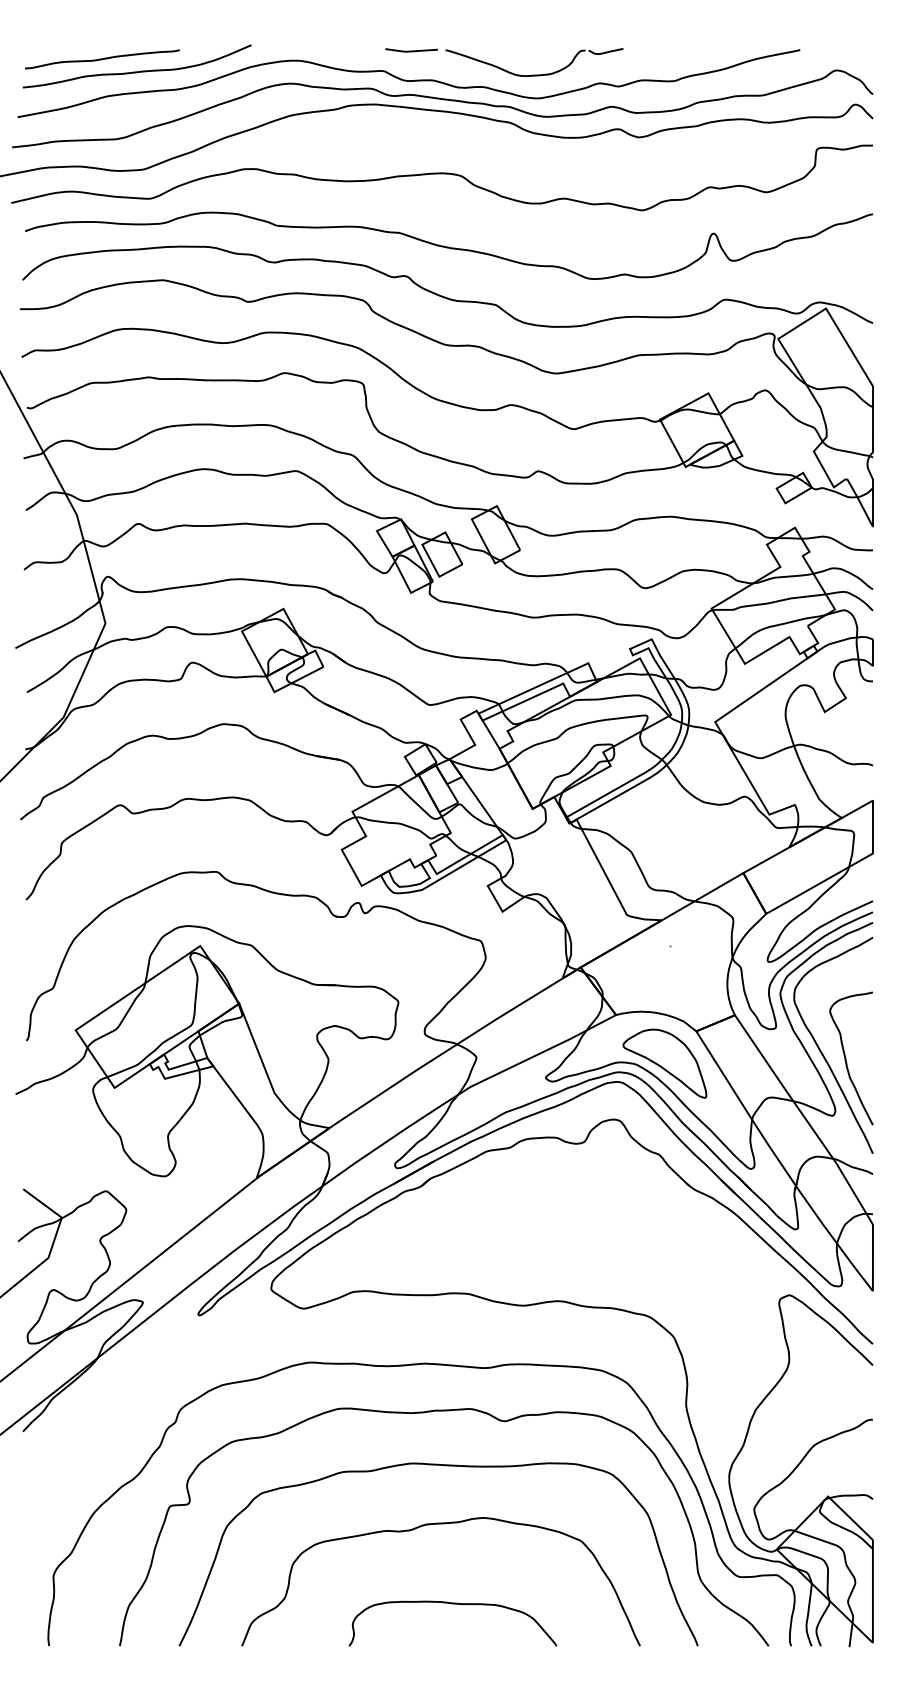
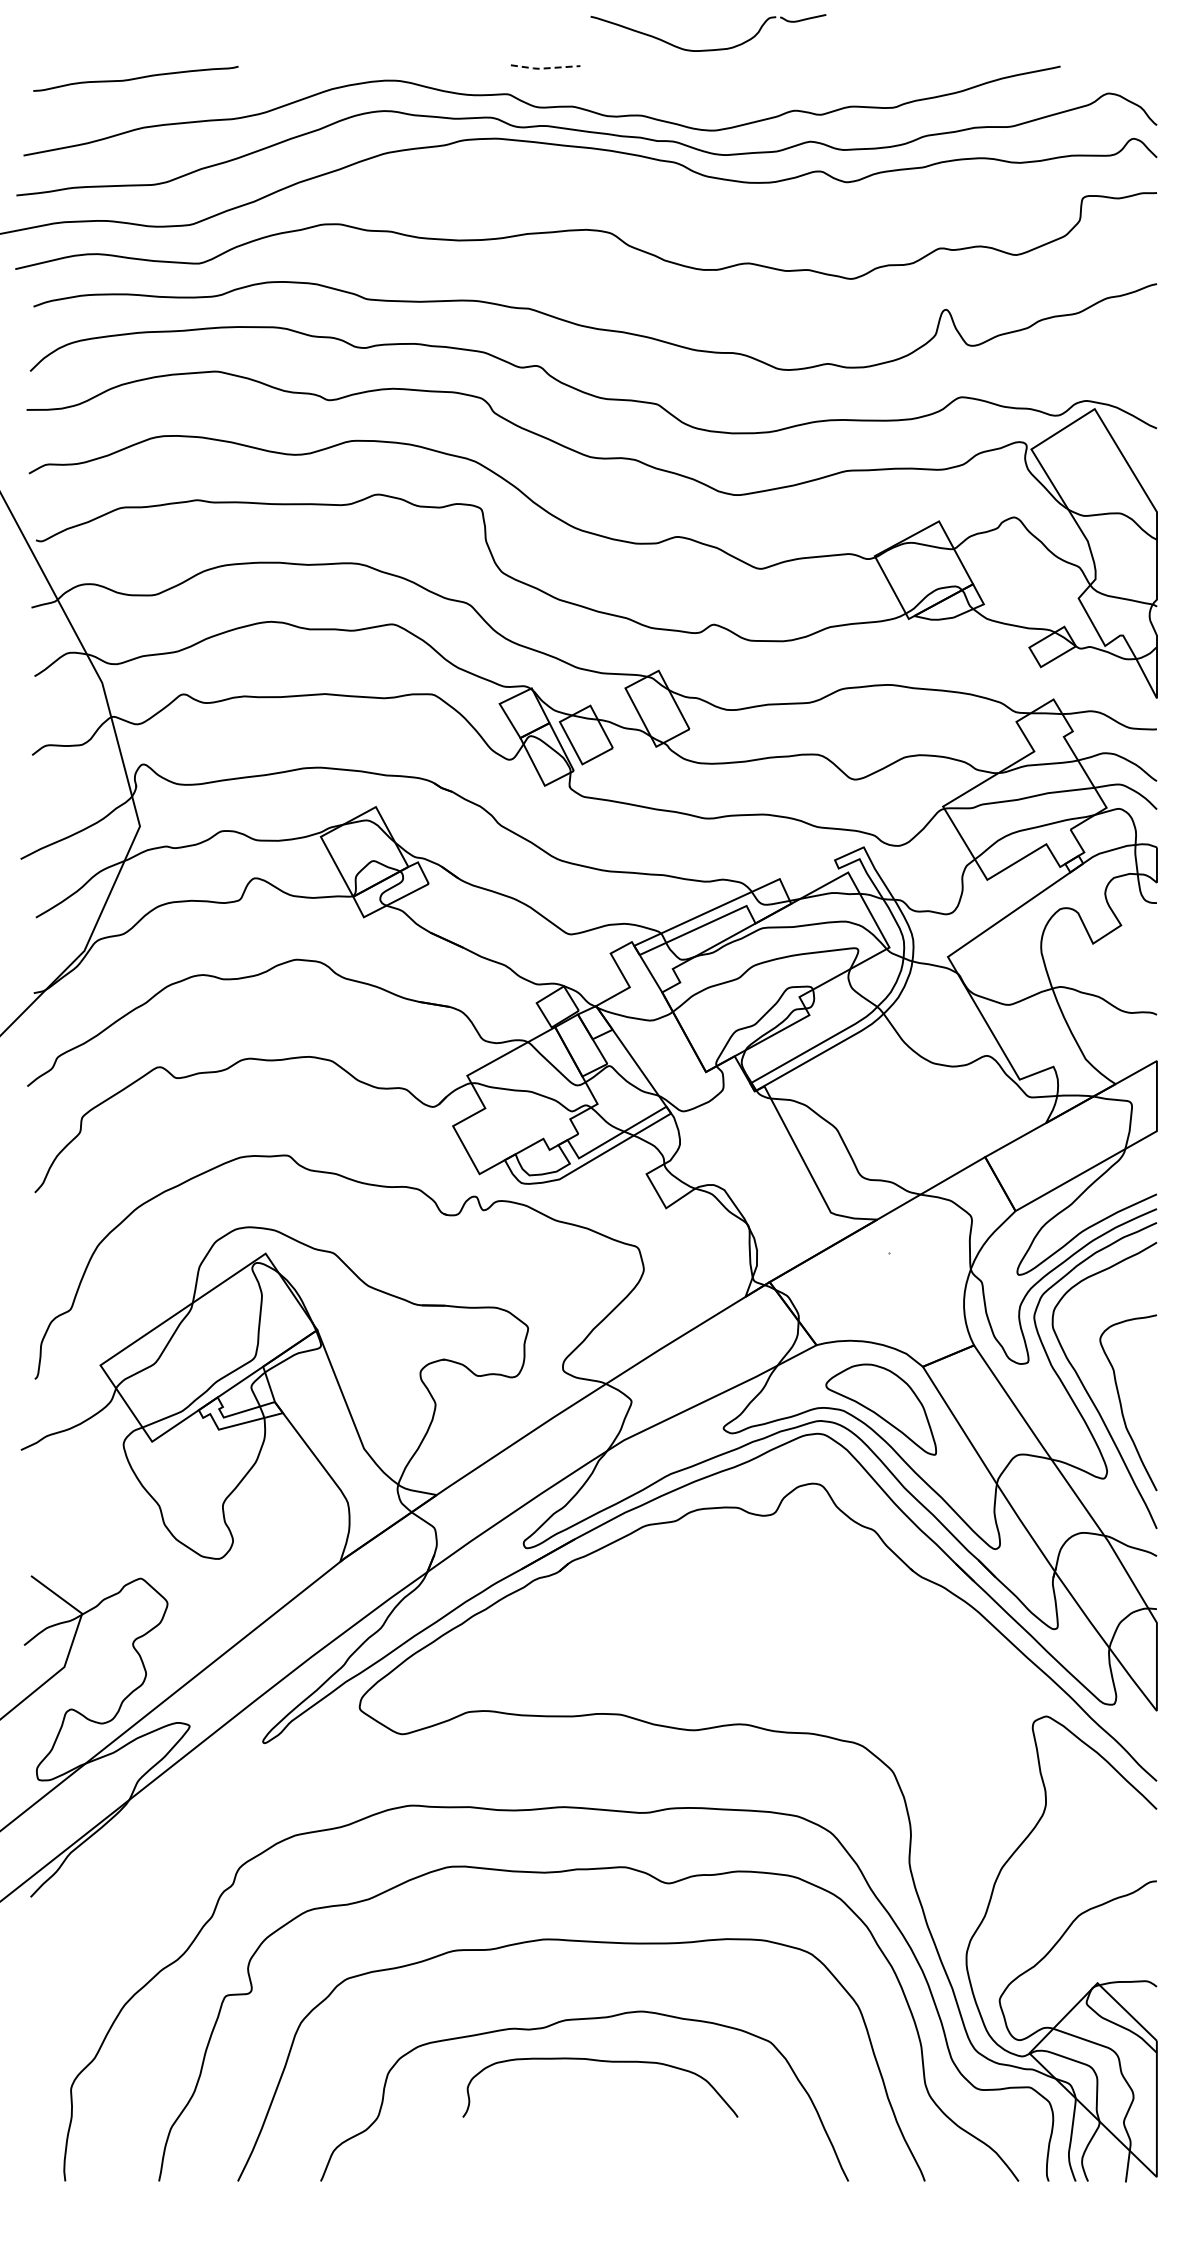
line: (411, 51) -> (545, 68), solid -> dashed
curve: (138, 71) -> (183, 94), removed
part: (534, 74) -> (708, 49), moved
curve: (456, 1604) -> (605, 2062), moved

